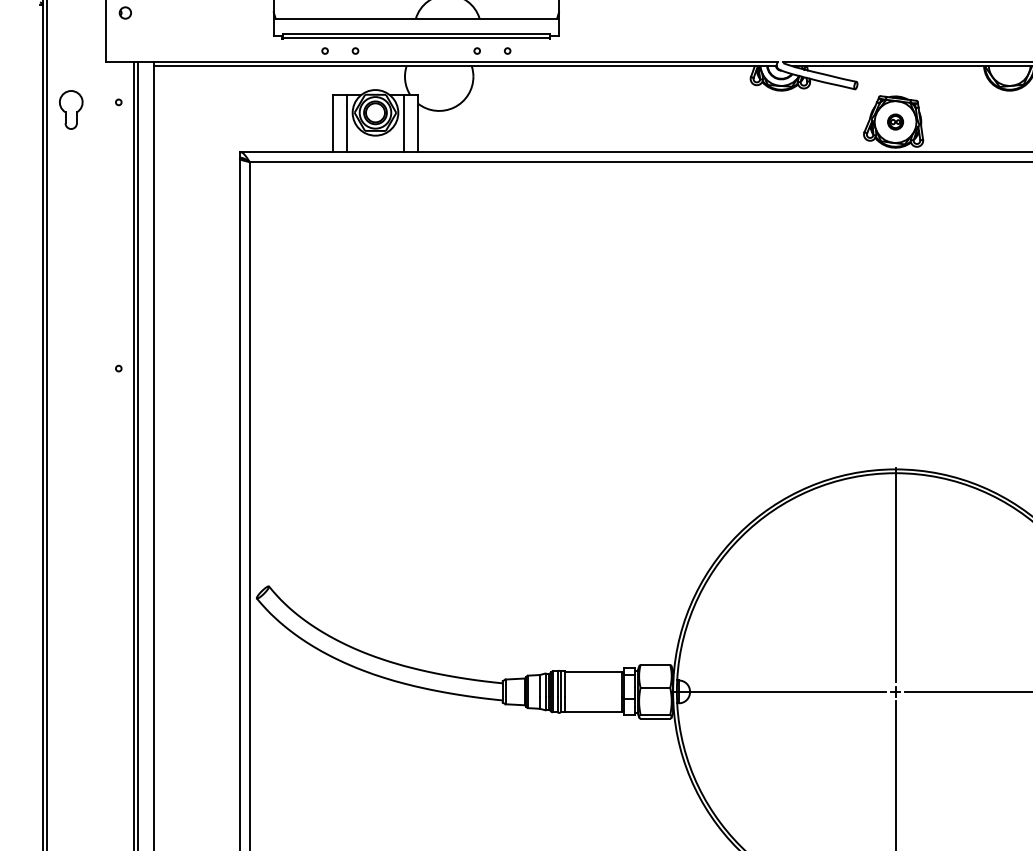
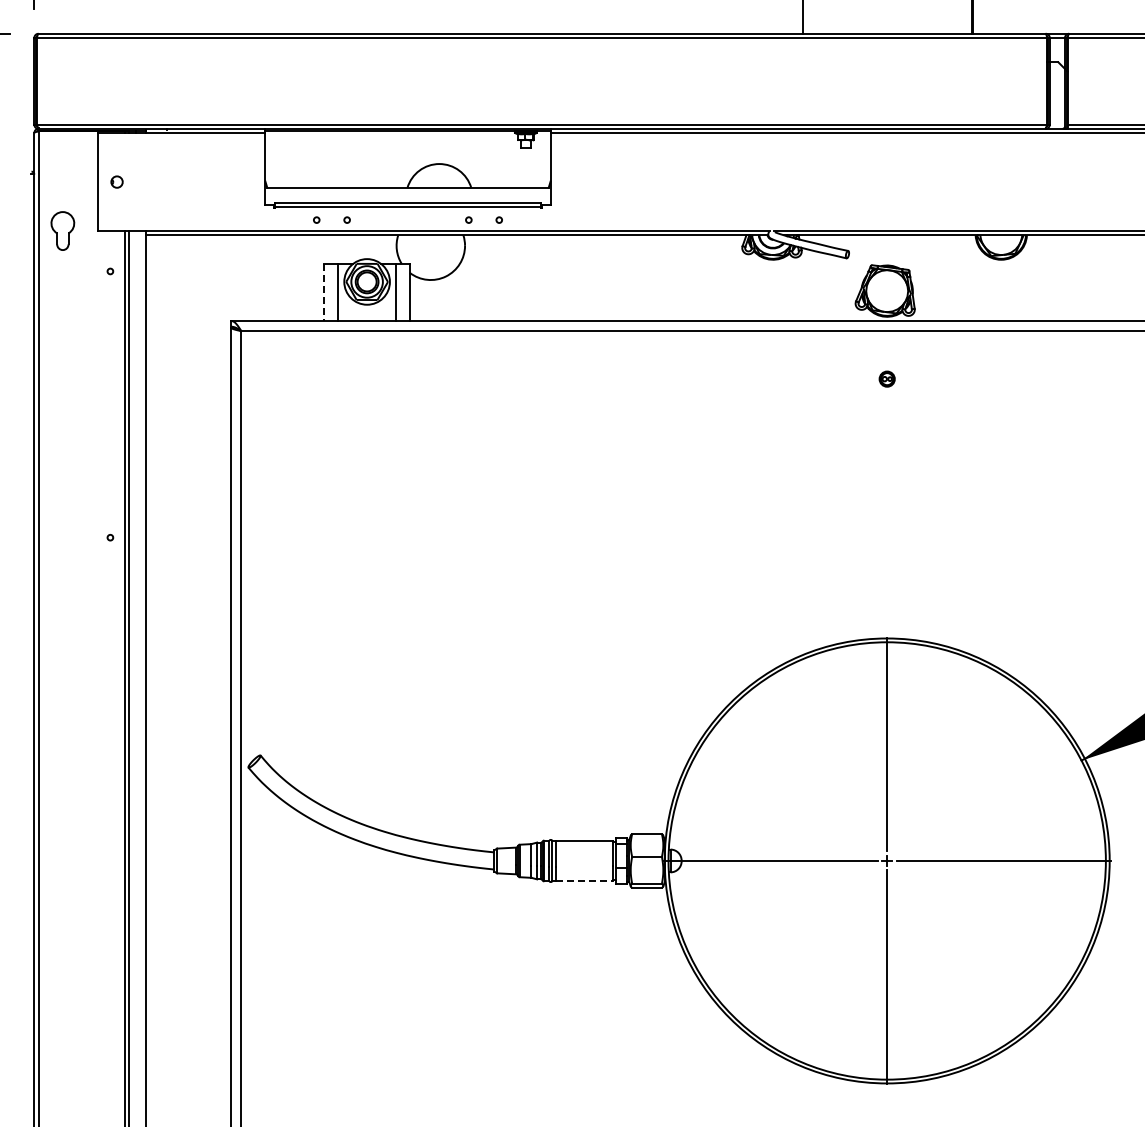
part: (70, 109) -> (62, 230), moved
part: (894, 121) -> (886, 378), moved
line: (332, 123) -> (324, 292), solid -> dashed
line: (592, 711) -> (584, 880), solid -> dashed

